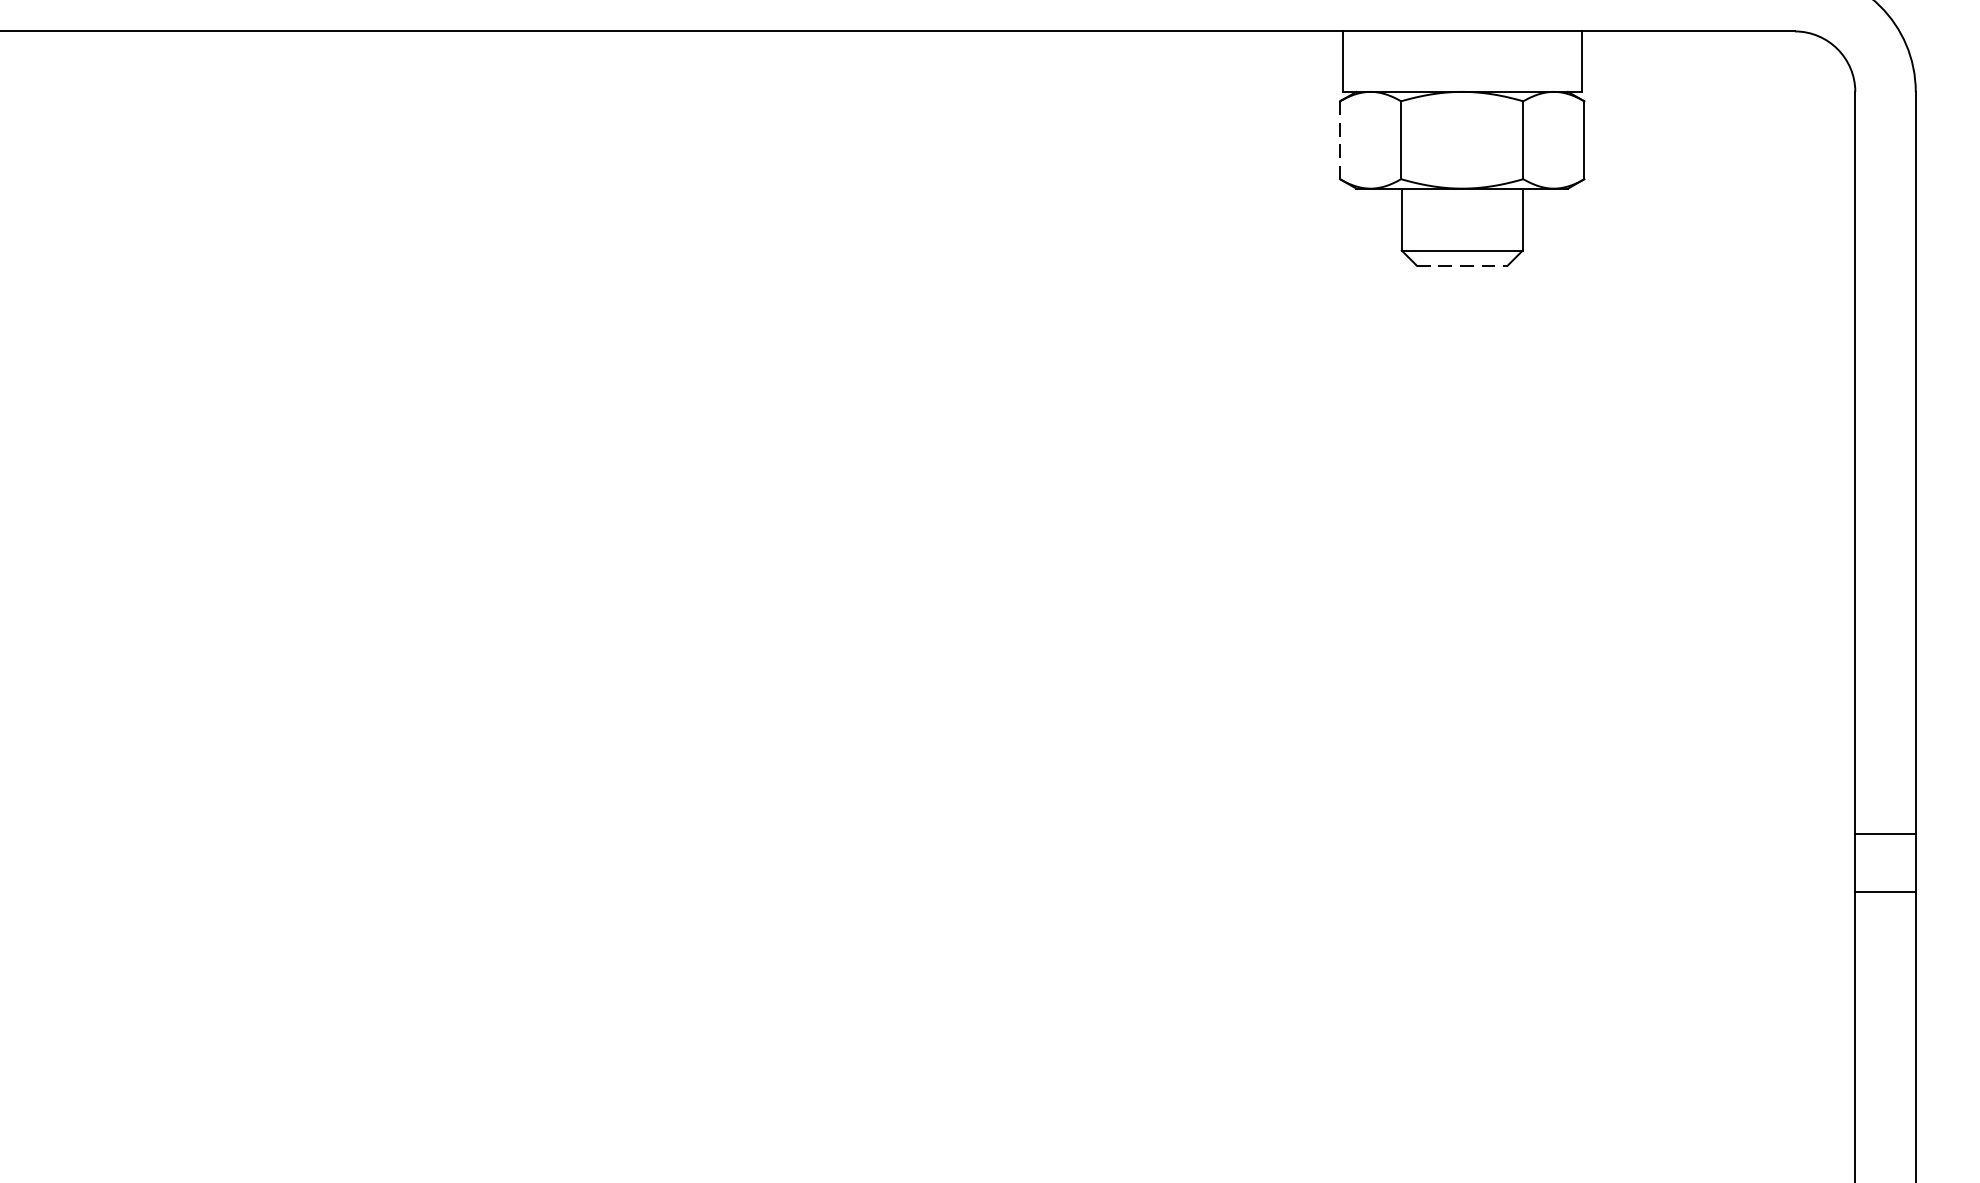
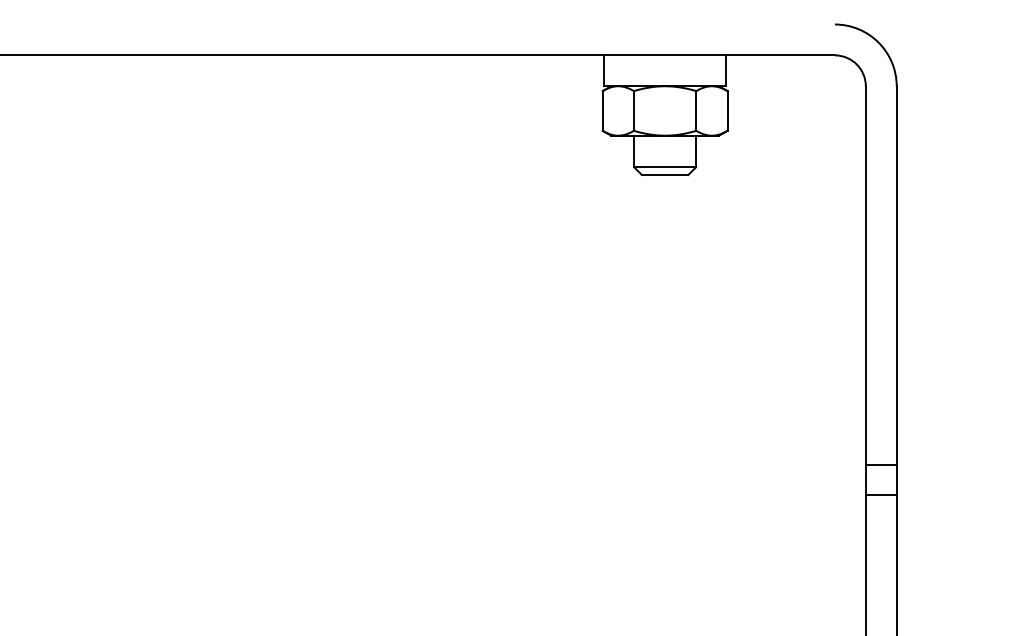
line: (1339, 139) -> (602, 110), dashed -> solid
line: (1462, 266) -> (665, 175), dashed -> solid

